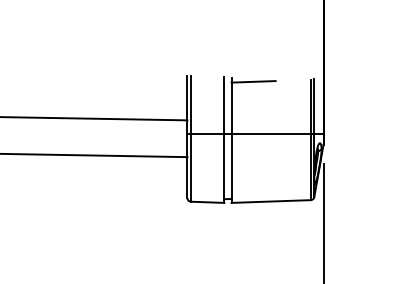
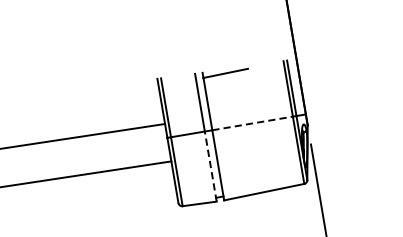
line: (271, 134) -> (252, 123), solid -> dashed
line: (224, 167) -> (210, 165), solid -> dashed

